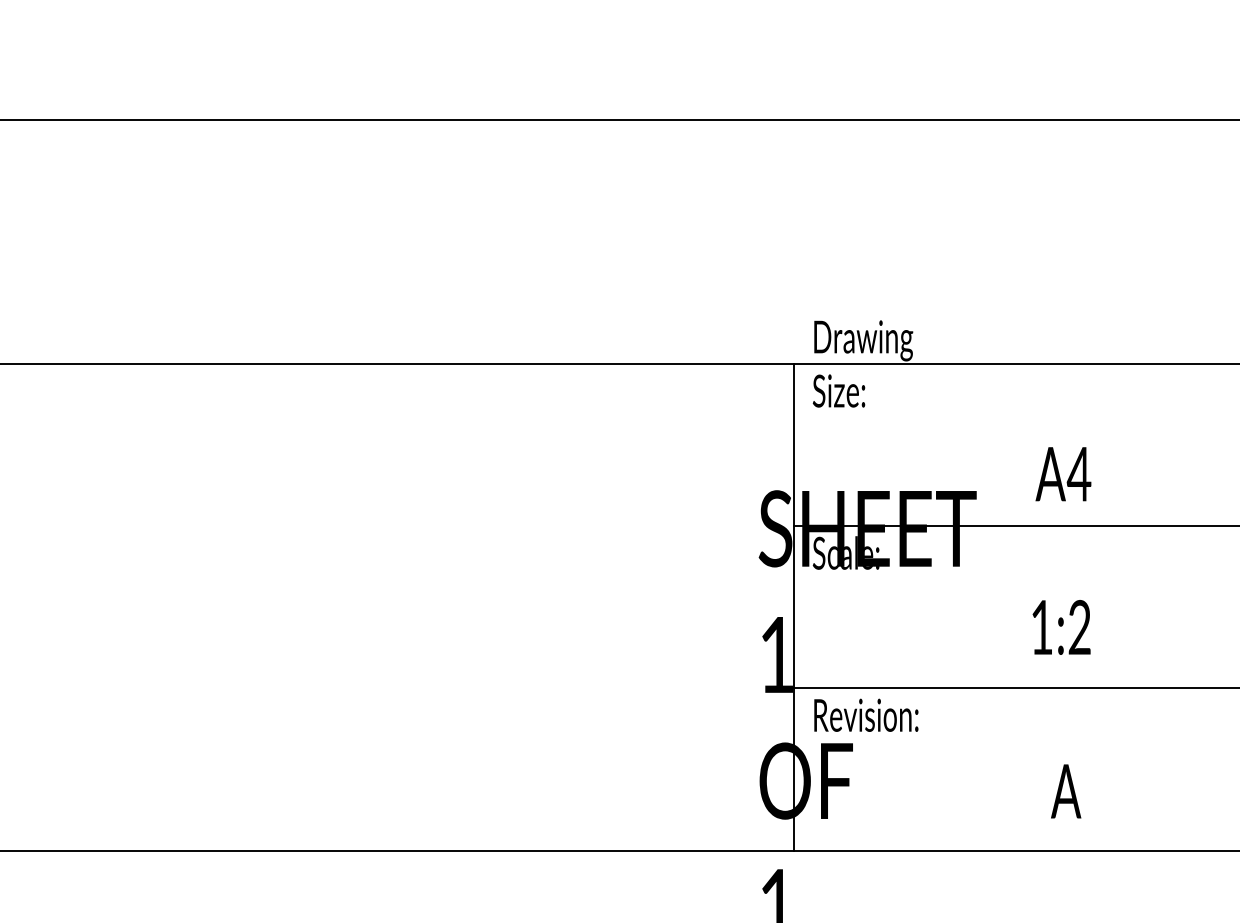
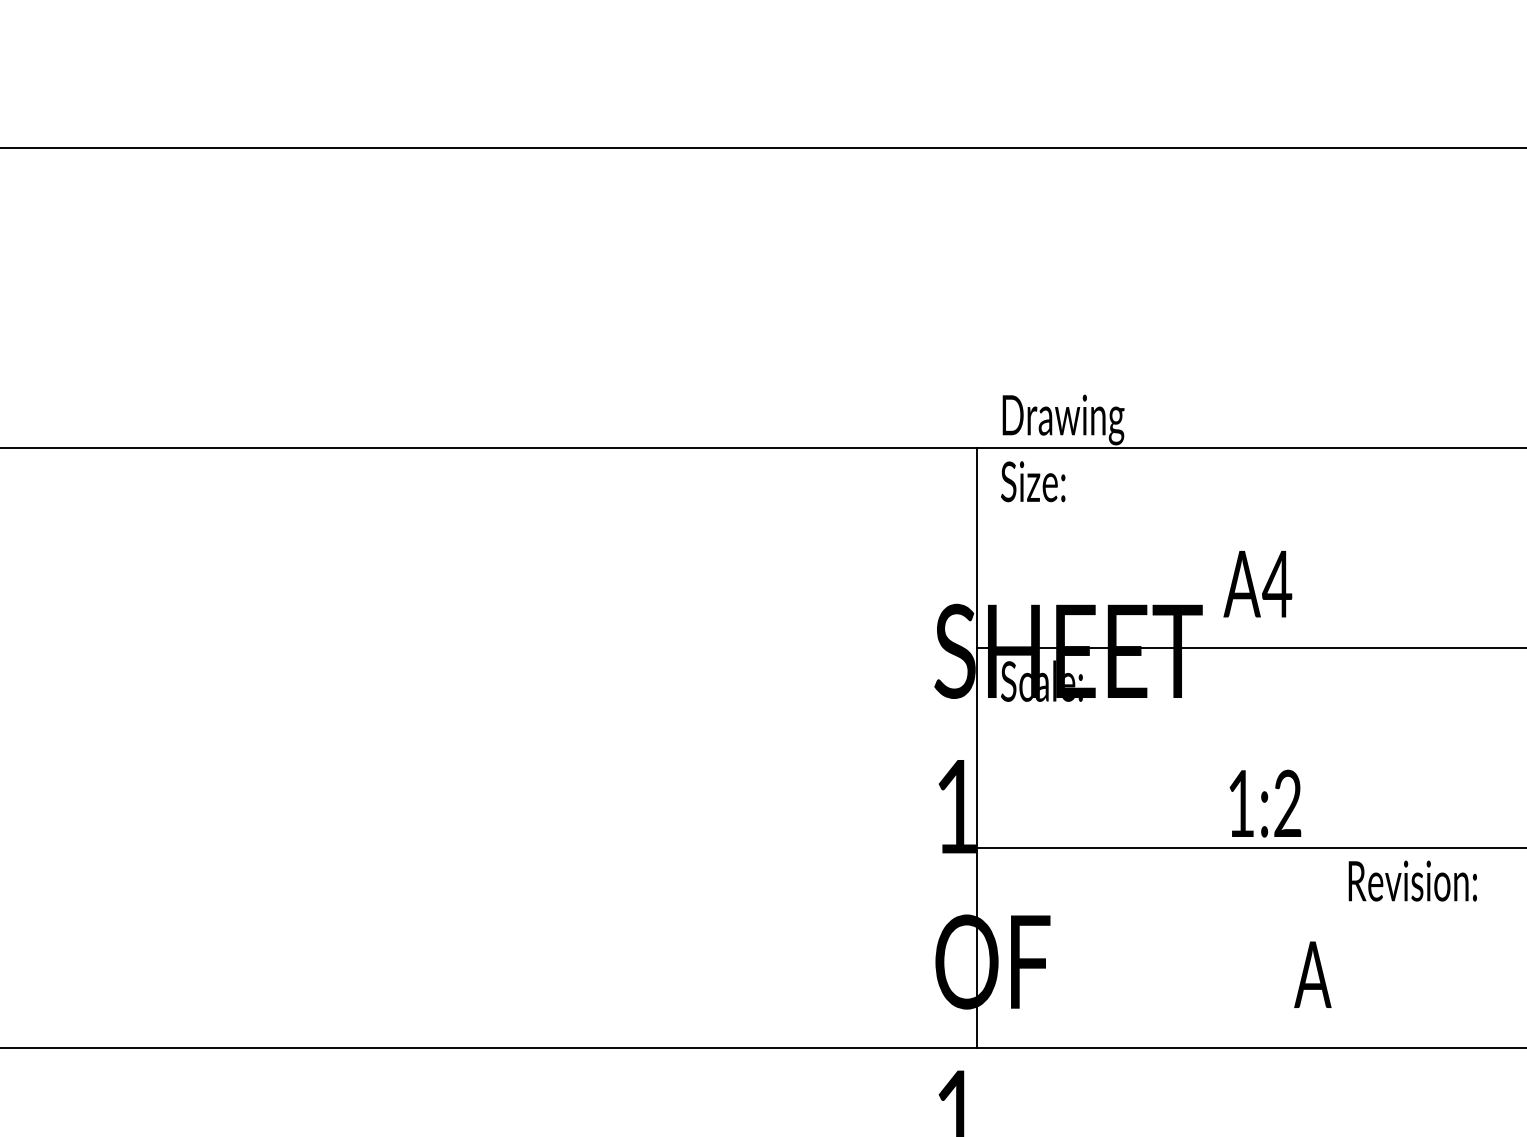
text: (1063, 474) -> (1257, 584), moved
text: (1061, 627) -> (1265, 803), moved
text: (866, 714) -> (1413, 880), moved

